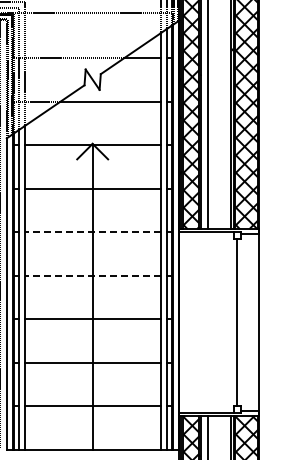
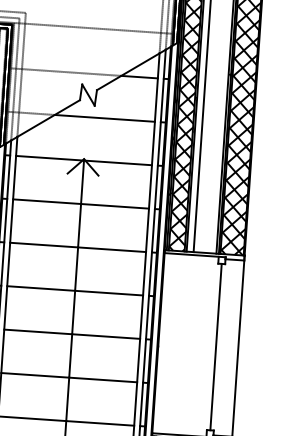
line: (92, 232) -> (77, 247), dashed -> solid
line: (92, 275) -> (75, 290), dashed -> solid

